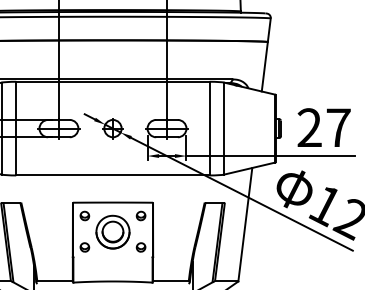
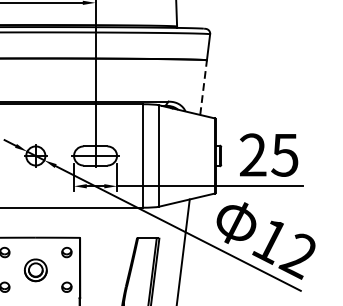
line: (264, 66) -> (203, 87), solid -> dashed
text: (338, 127) -> (284, 154), 27 -> 25
part: (112, 231) -> (35, 269), size x0.6

